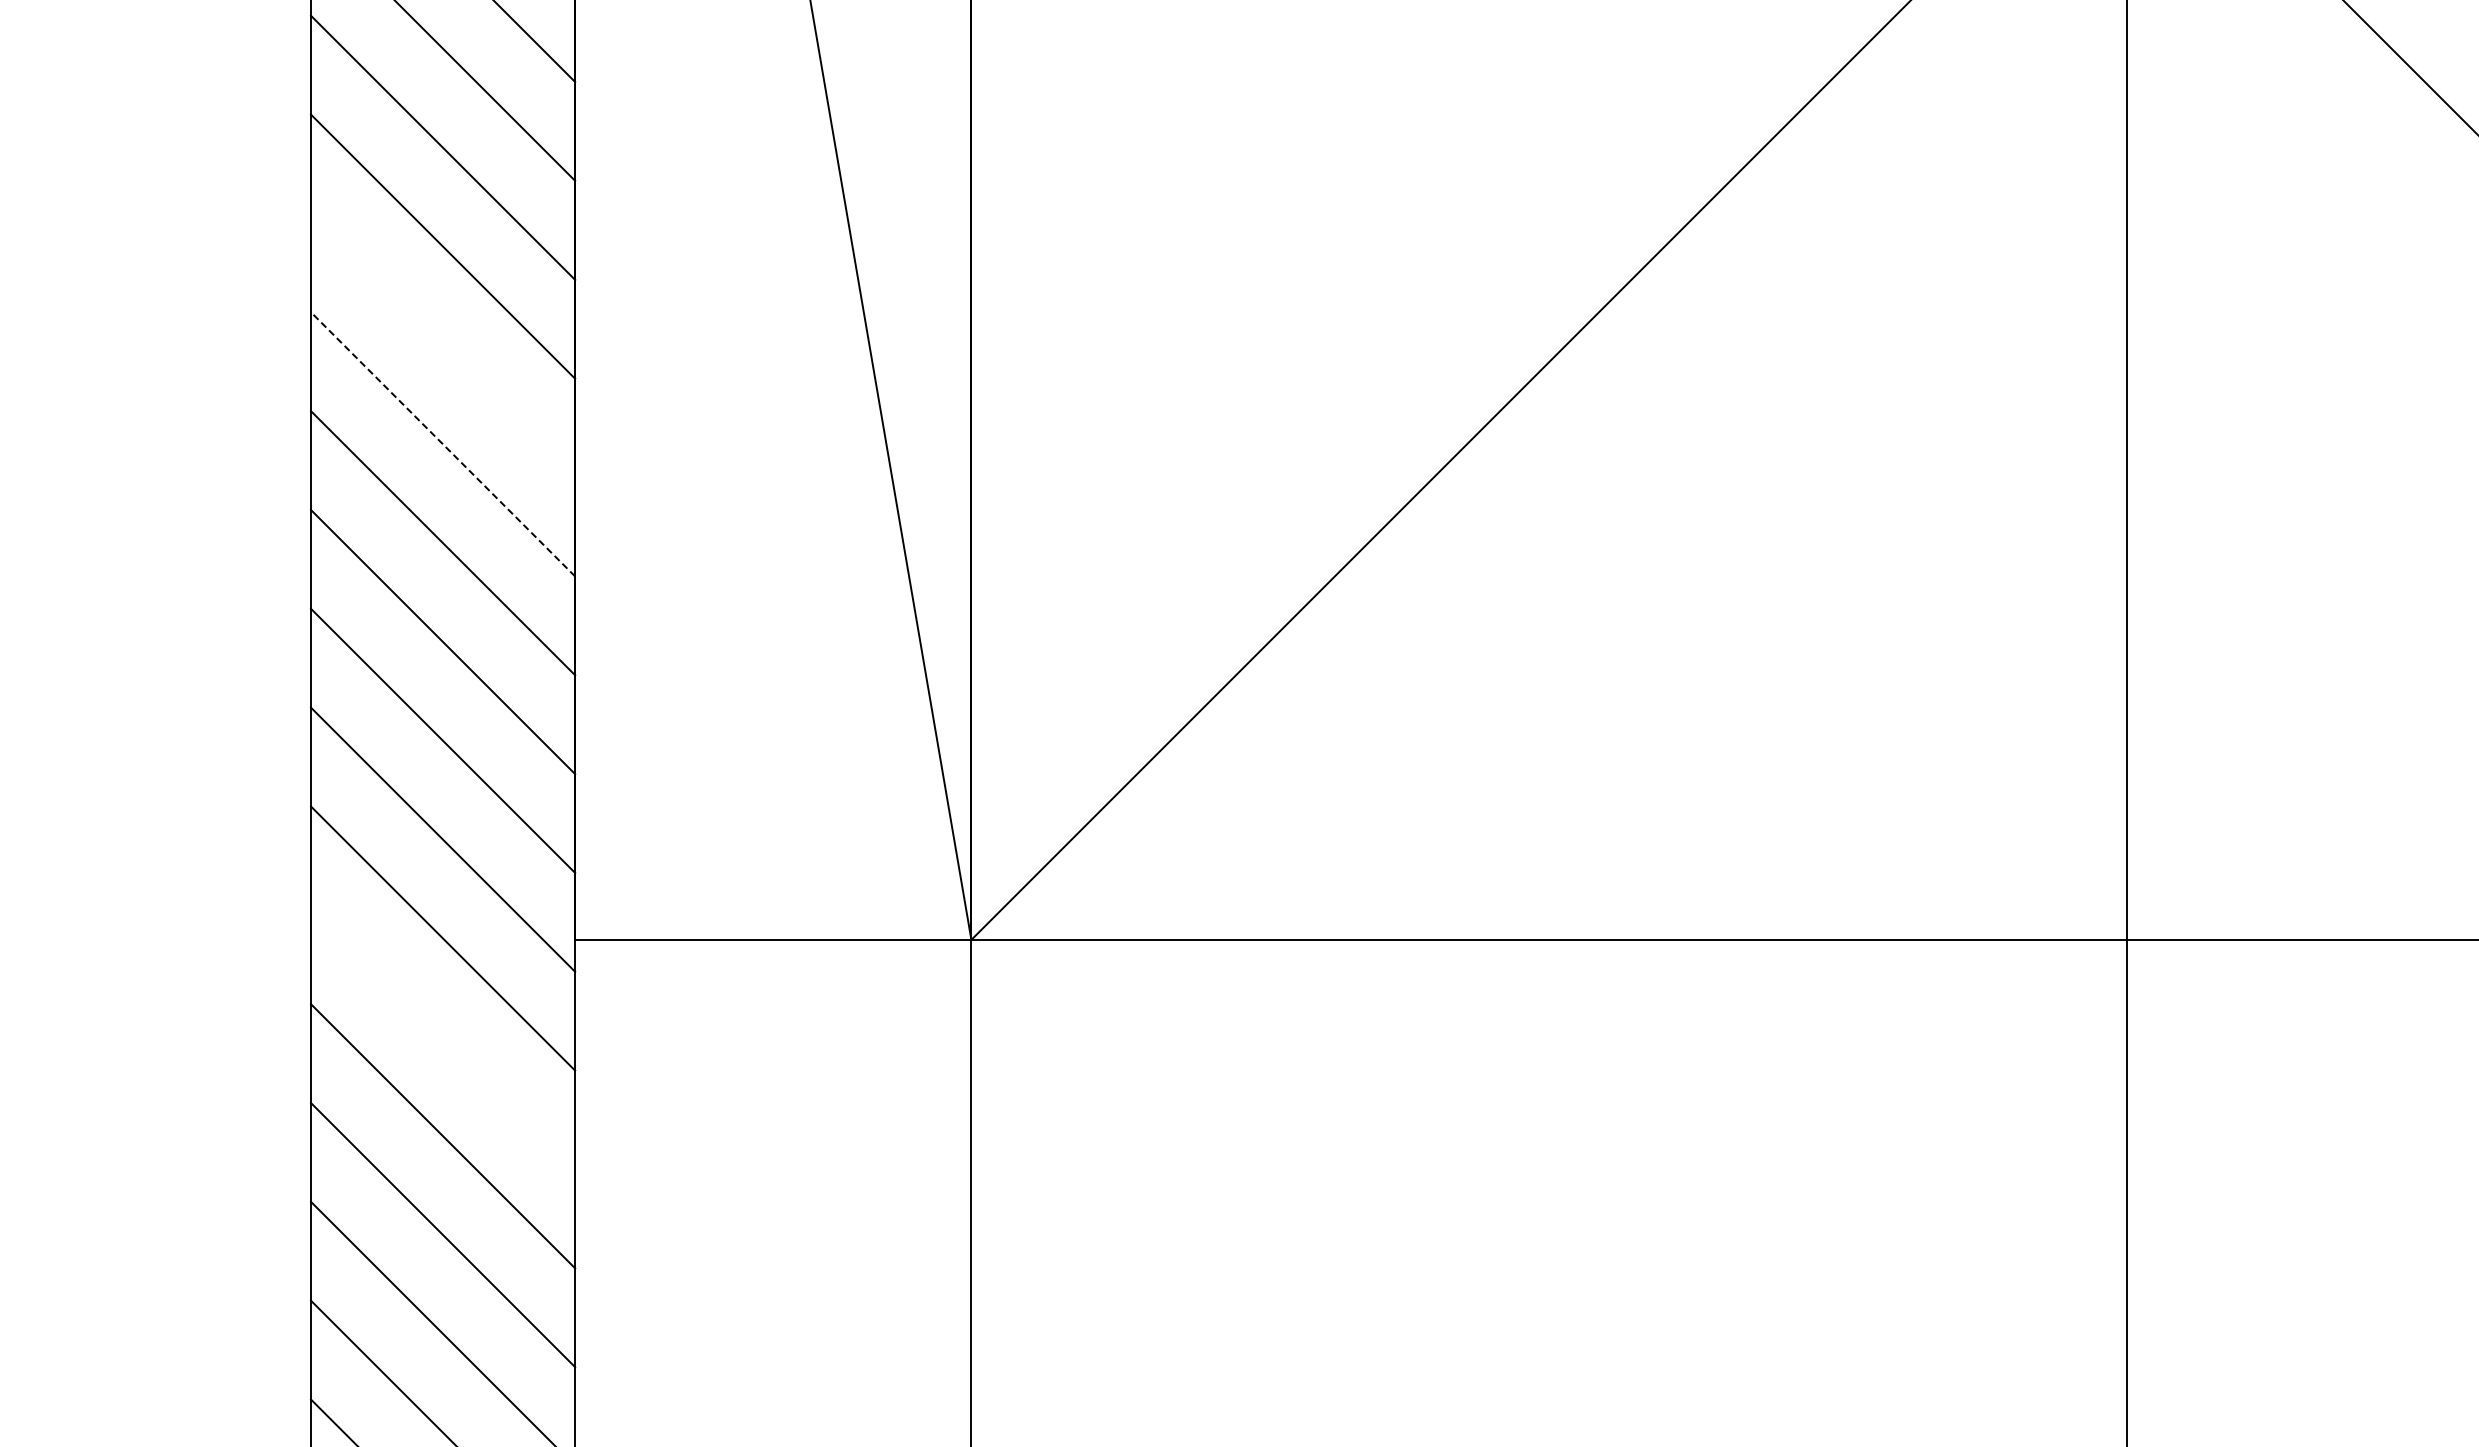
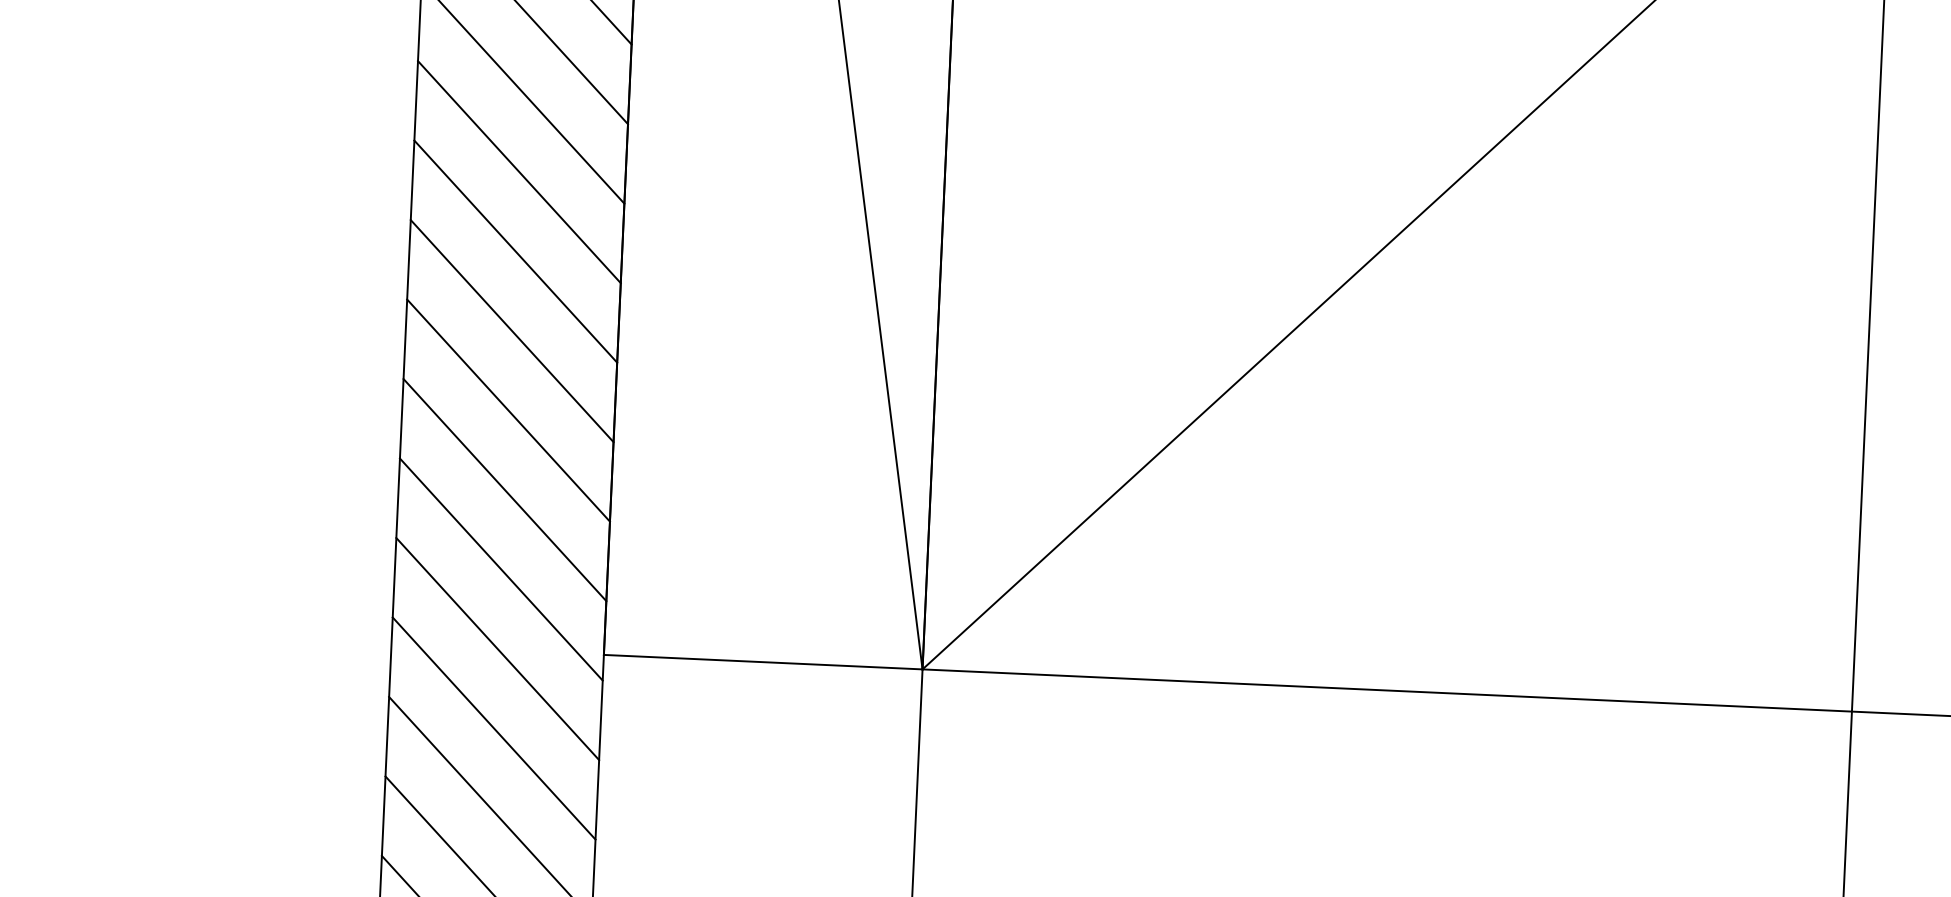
line: (442, 345) -> (518, 172), added
line: (443, 444) -> (516, 251), dashed -> solid
line: (442, 1037) -> (493, 728), added

